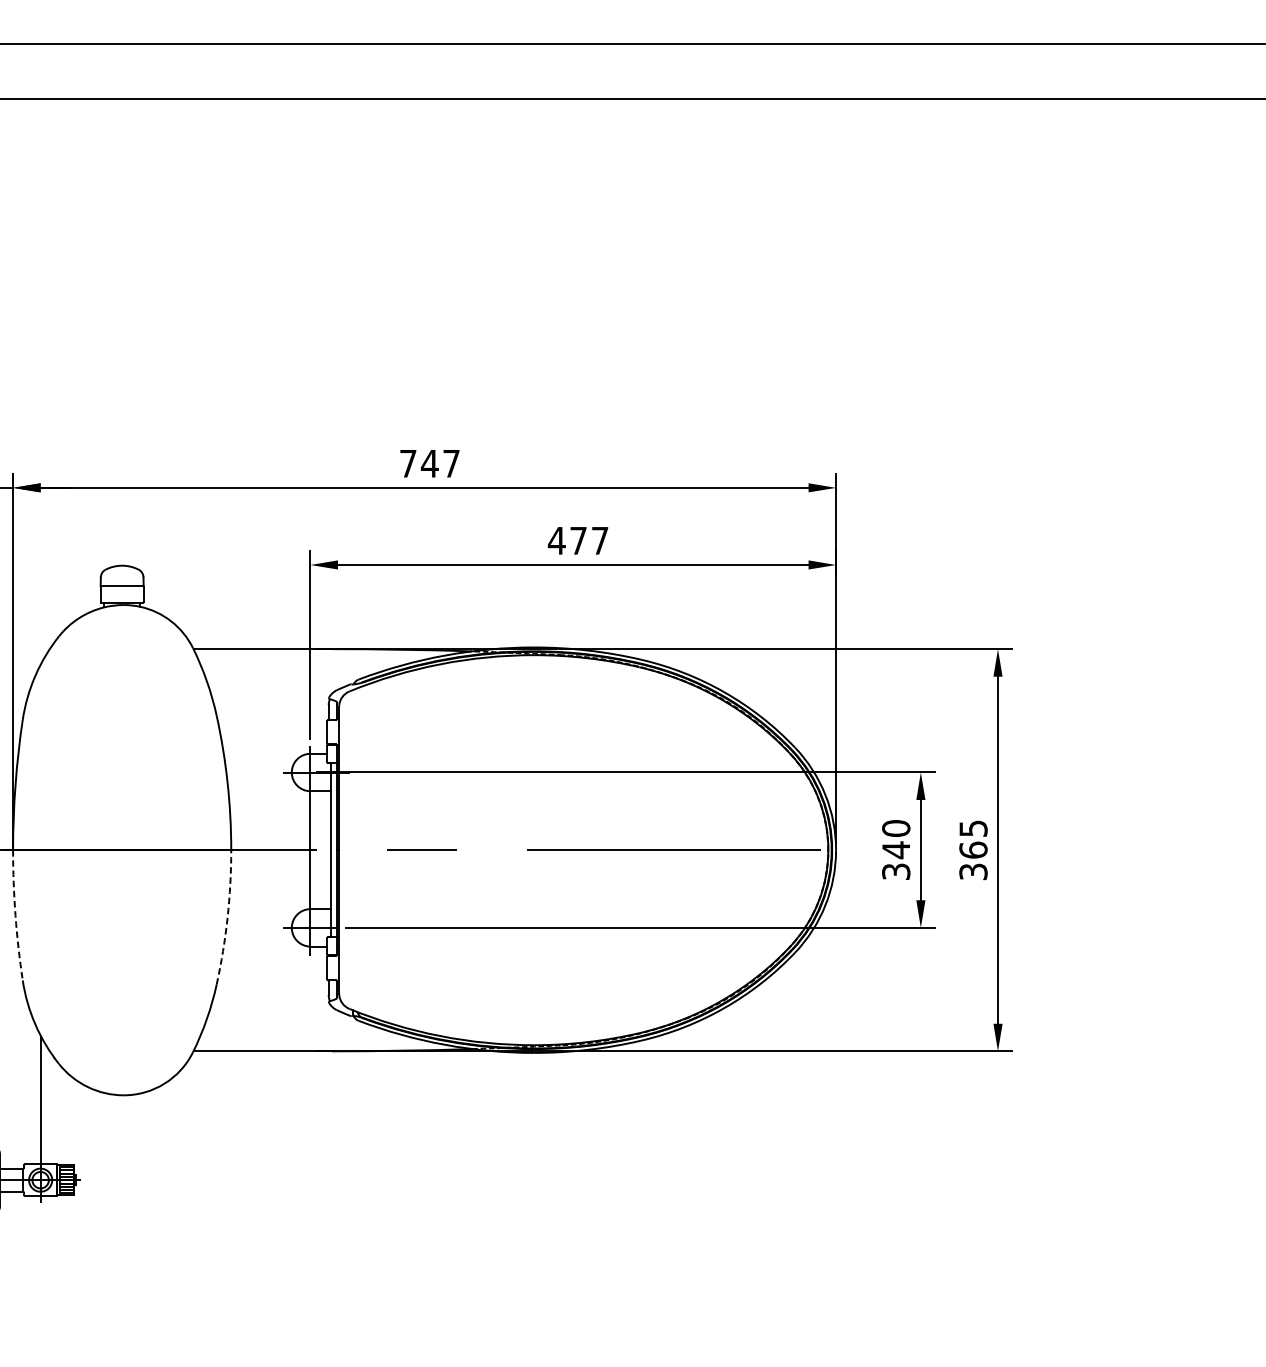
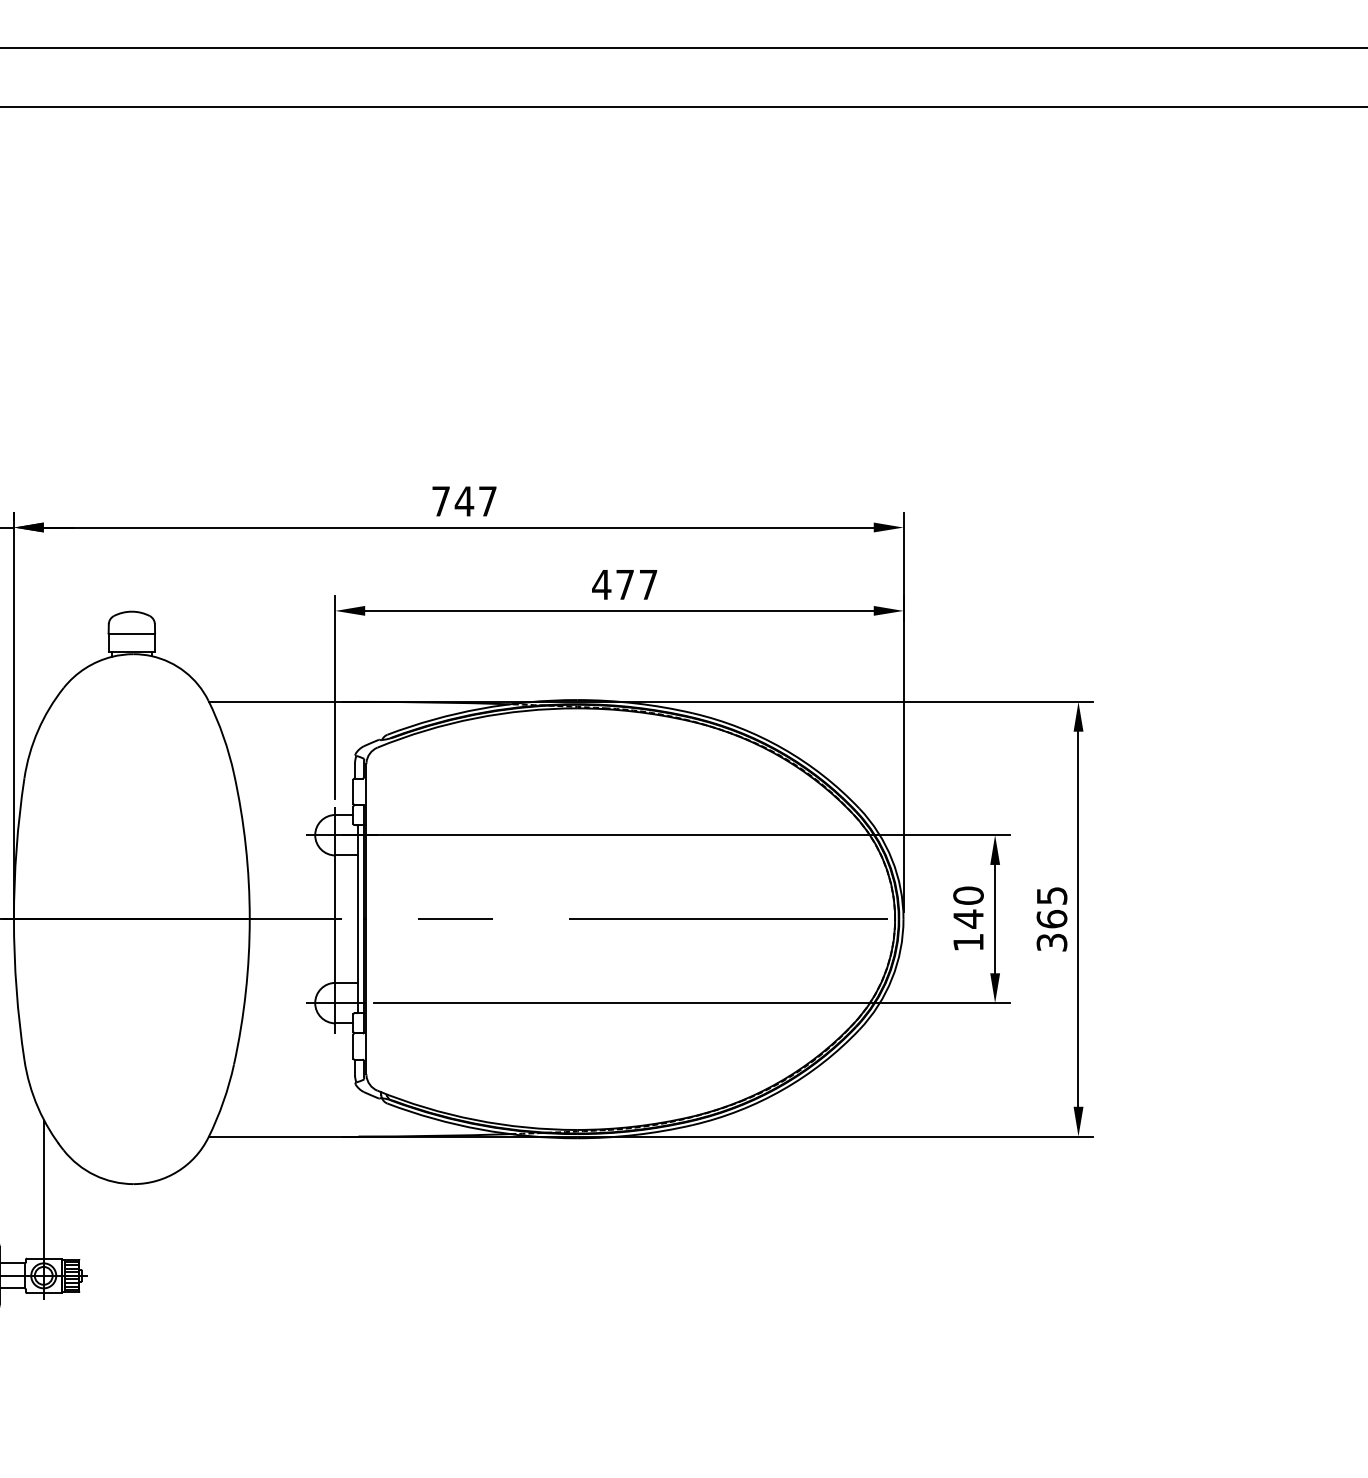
text: (896, 871) -> (968, 942), 340 -> 140
arc: (15, 915) -> (16, 989), dashed -> solid
arc: (227, 918) -> (245, 992), dashed -> solid

